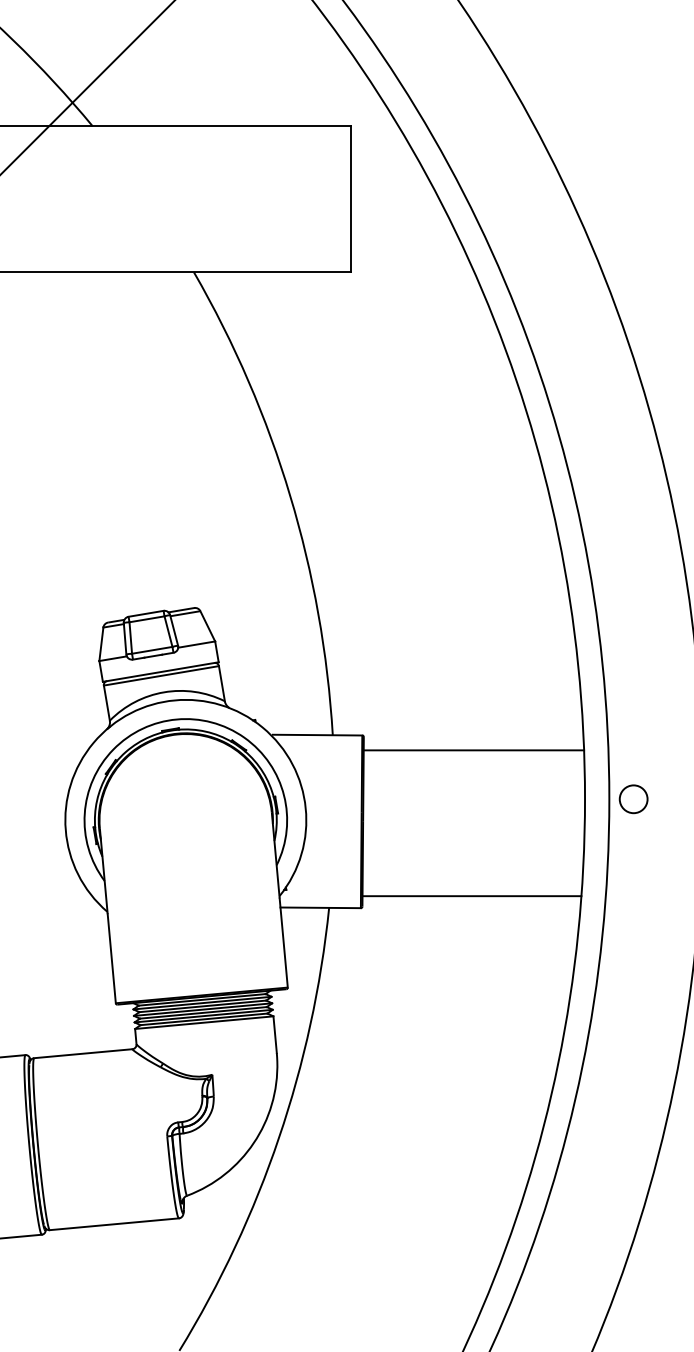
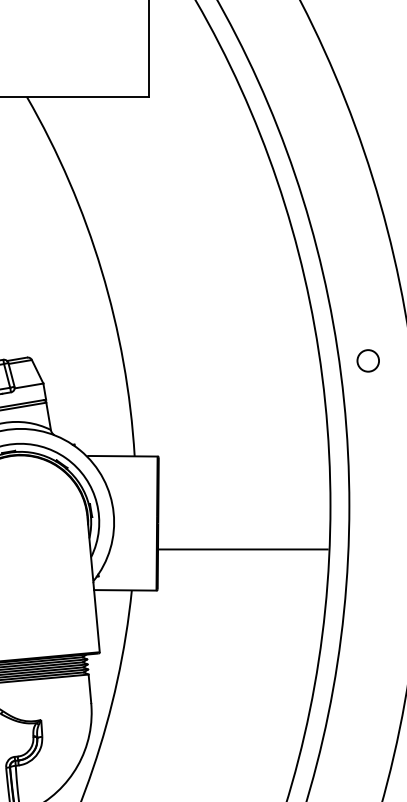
line: (473, 750) -> (243, 468), removed
circle: (633, 799) -> (368, 361), moved
line: (472, 896) -> (243, 549), moved

